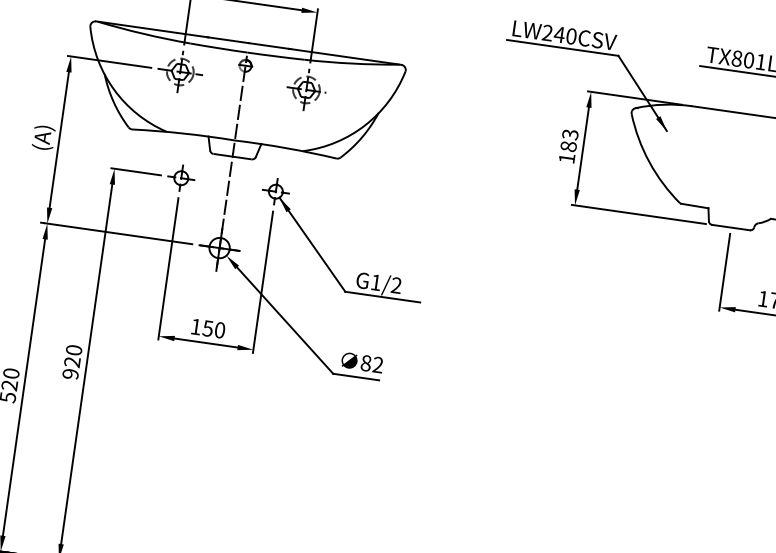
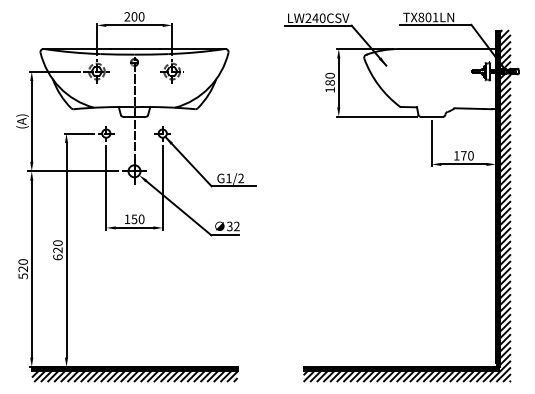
text: (569, 134) -> (329, 75), 183 -> 180
text: (365, 363) -> (229, 226), 82 -> 32
text: (69, 374) -> (57, 257), 920 -> 620

